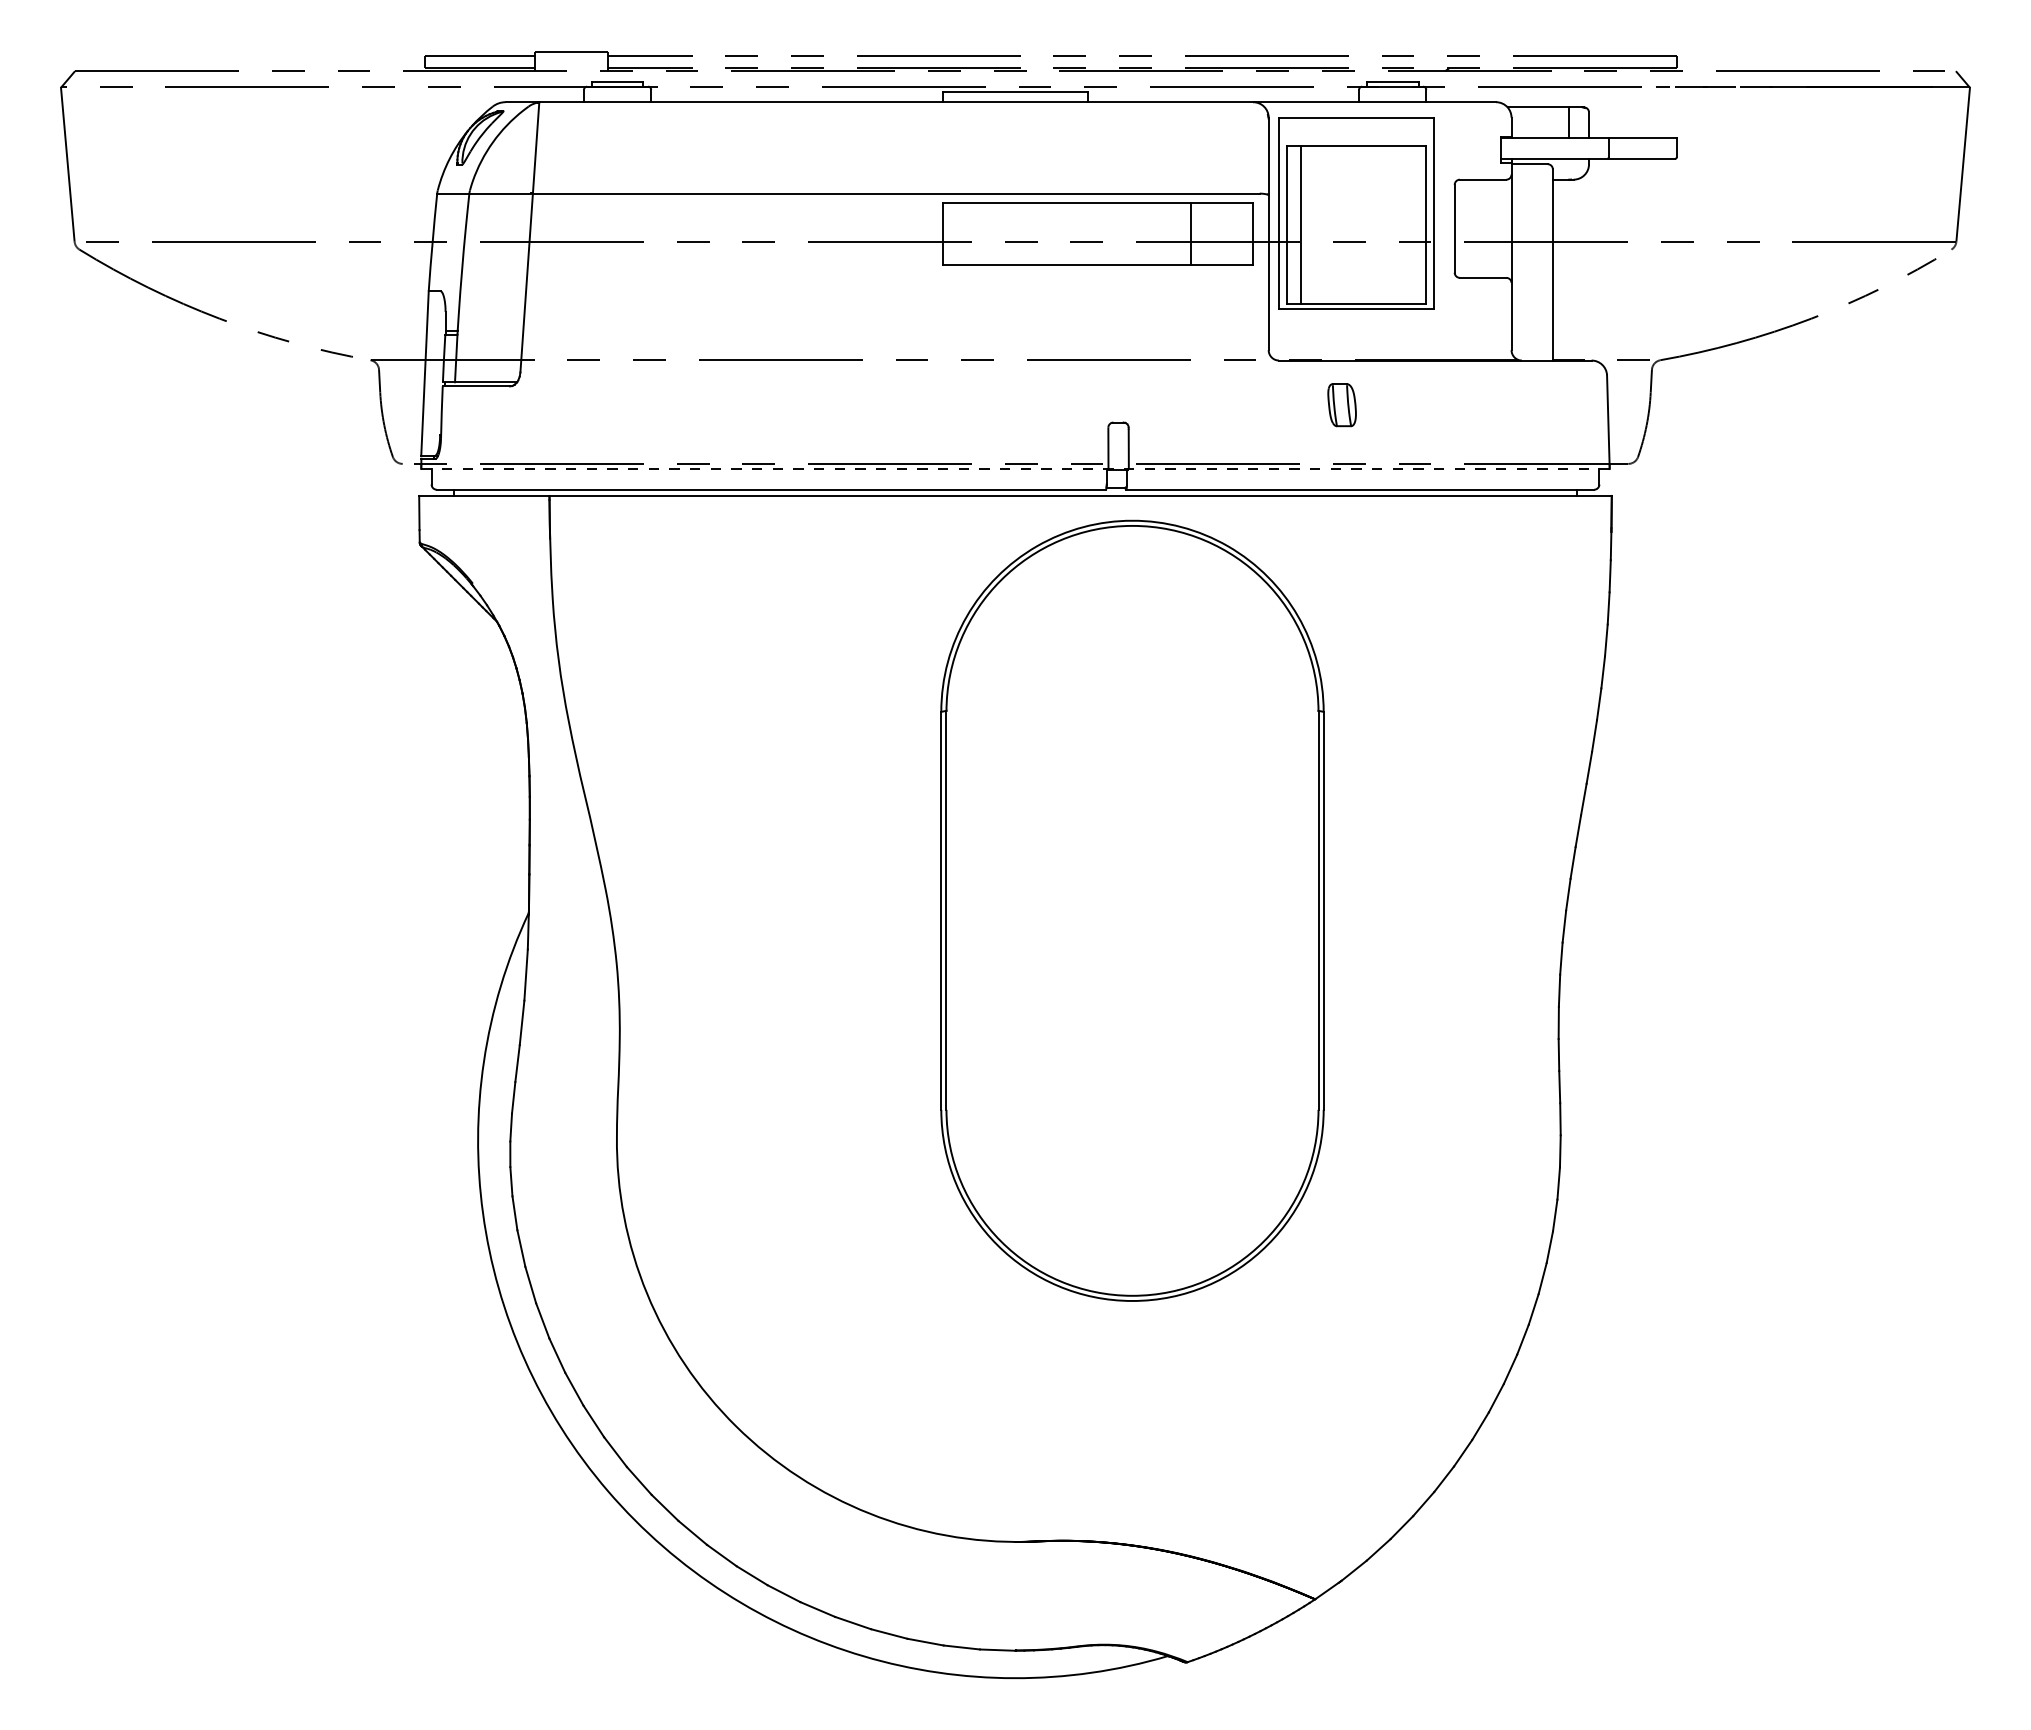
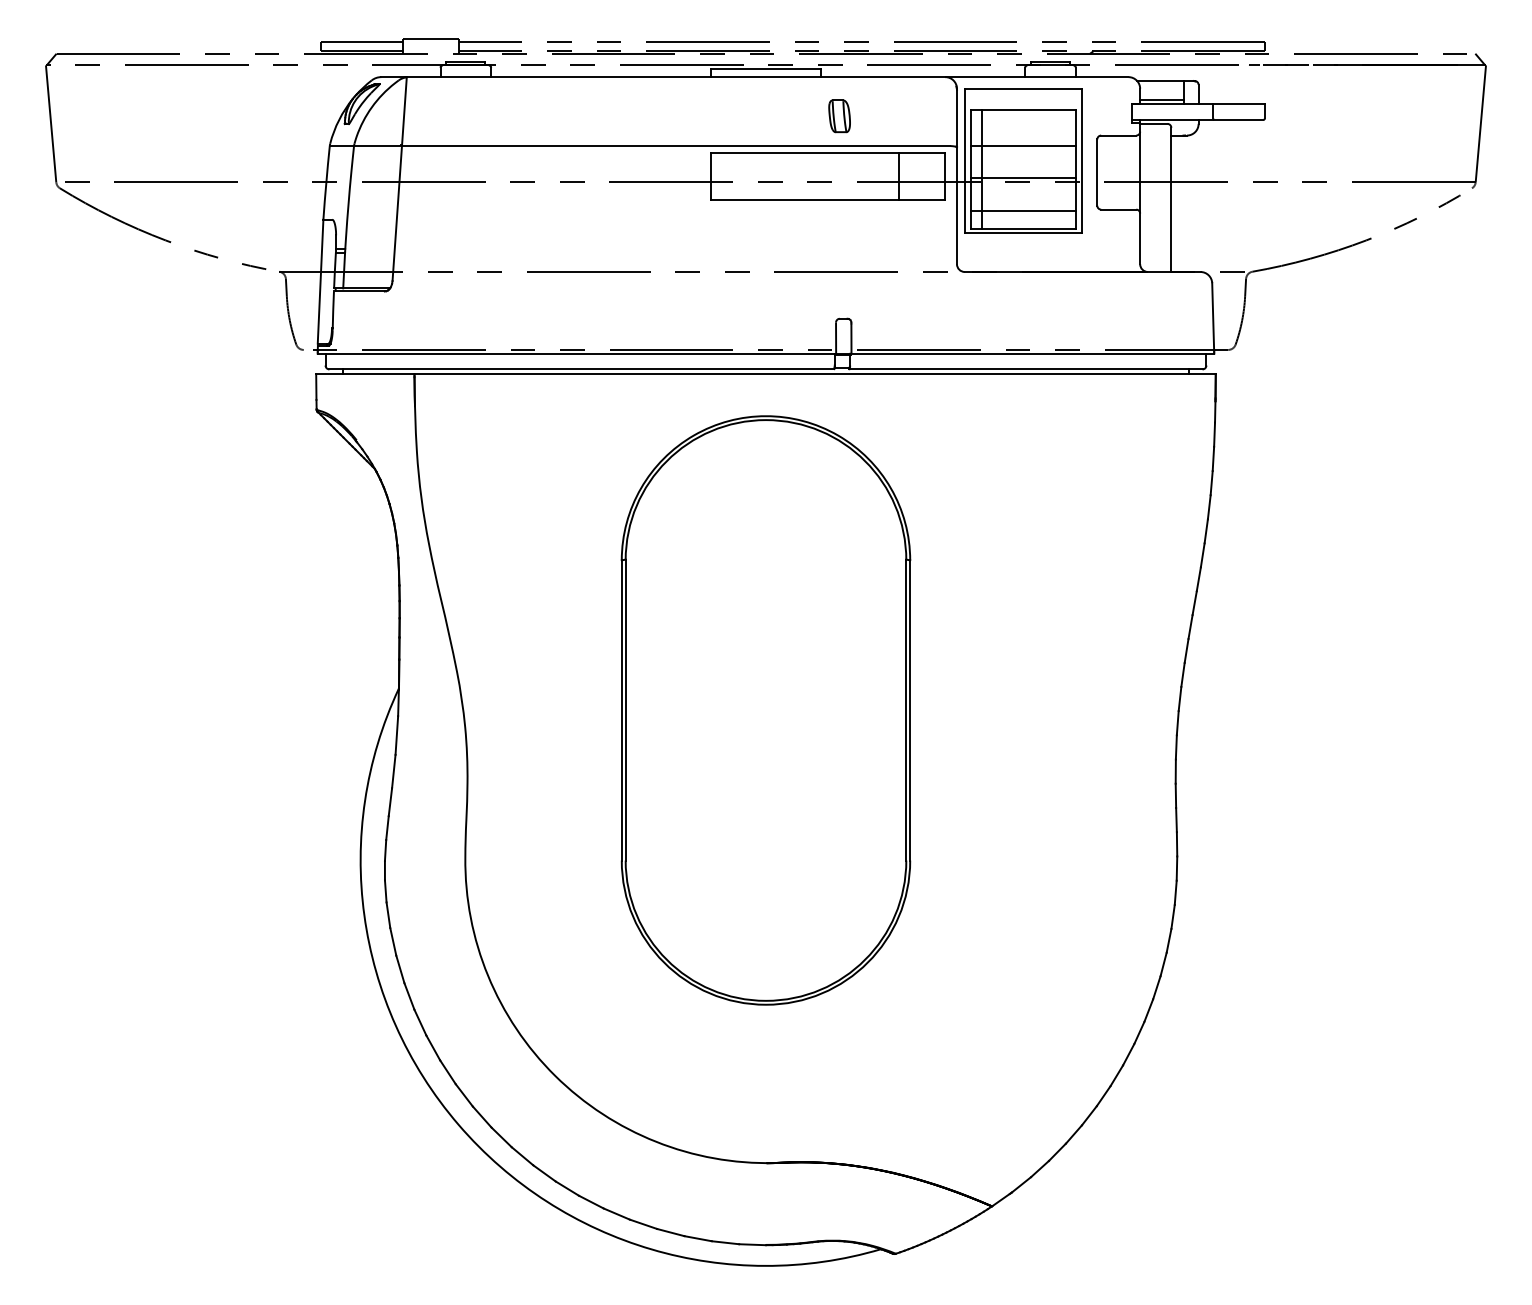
line: (1540, 133) -> (1162, 100), added
line: (1356, 193) -> (1023, 145), added
line: (1356, 236) -> (1023, 178), added
line: (1356, 279) -> (1023, 210), added
part: (1341, 405) -> (839, 116), moved
line: (1014, 469) -> (765, 354), dashed -> solid
part: (1132, 910) -> (766, 710), moved

